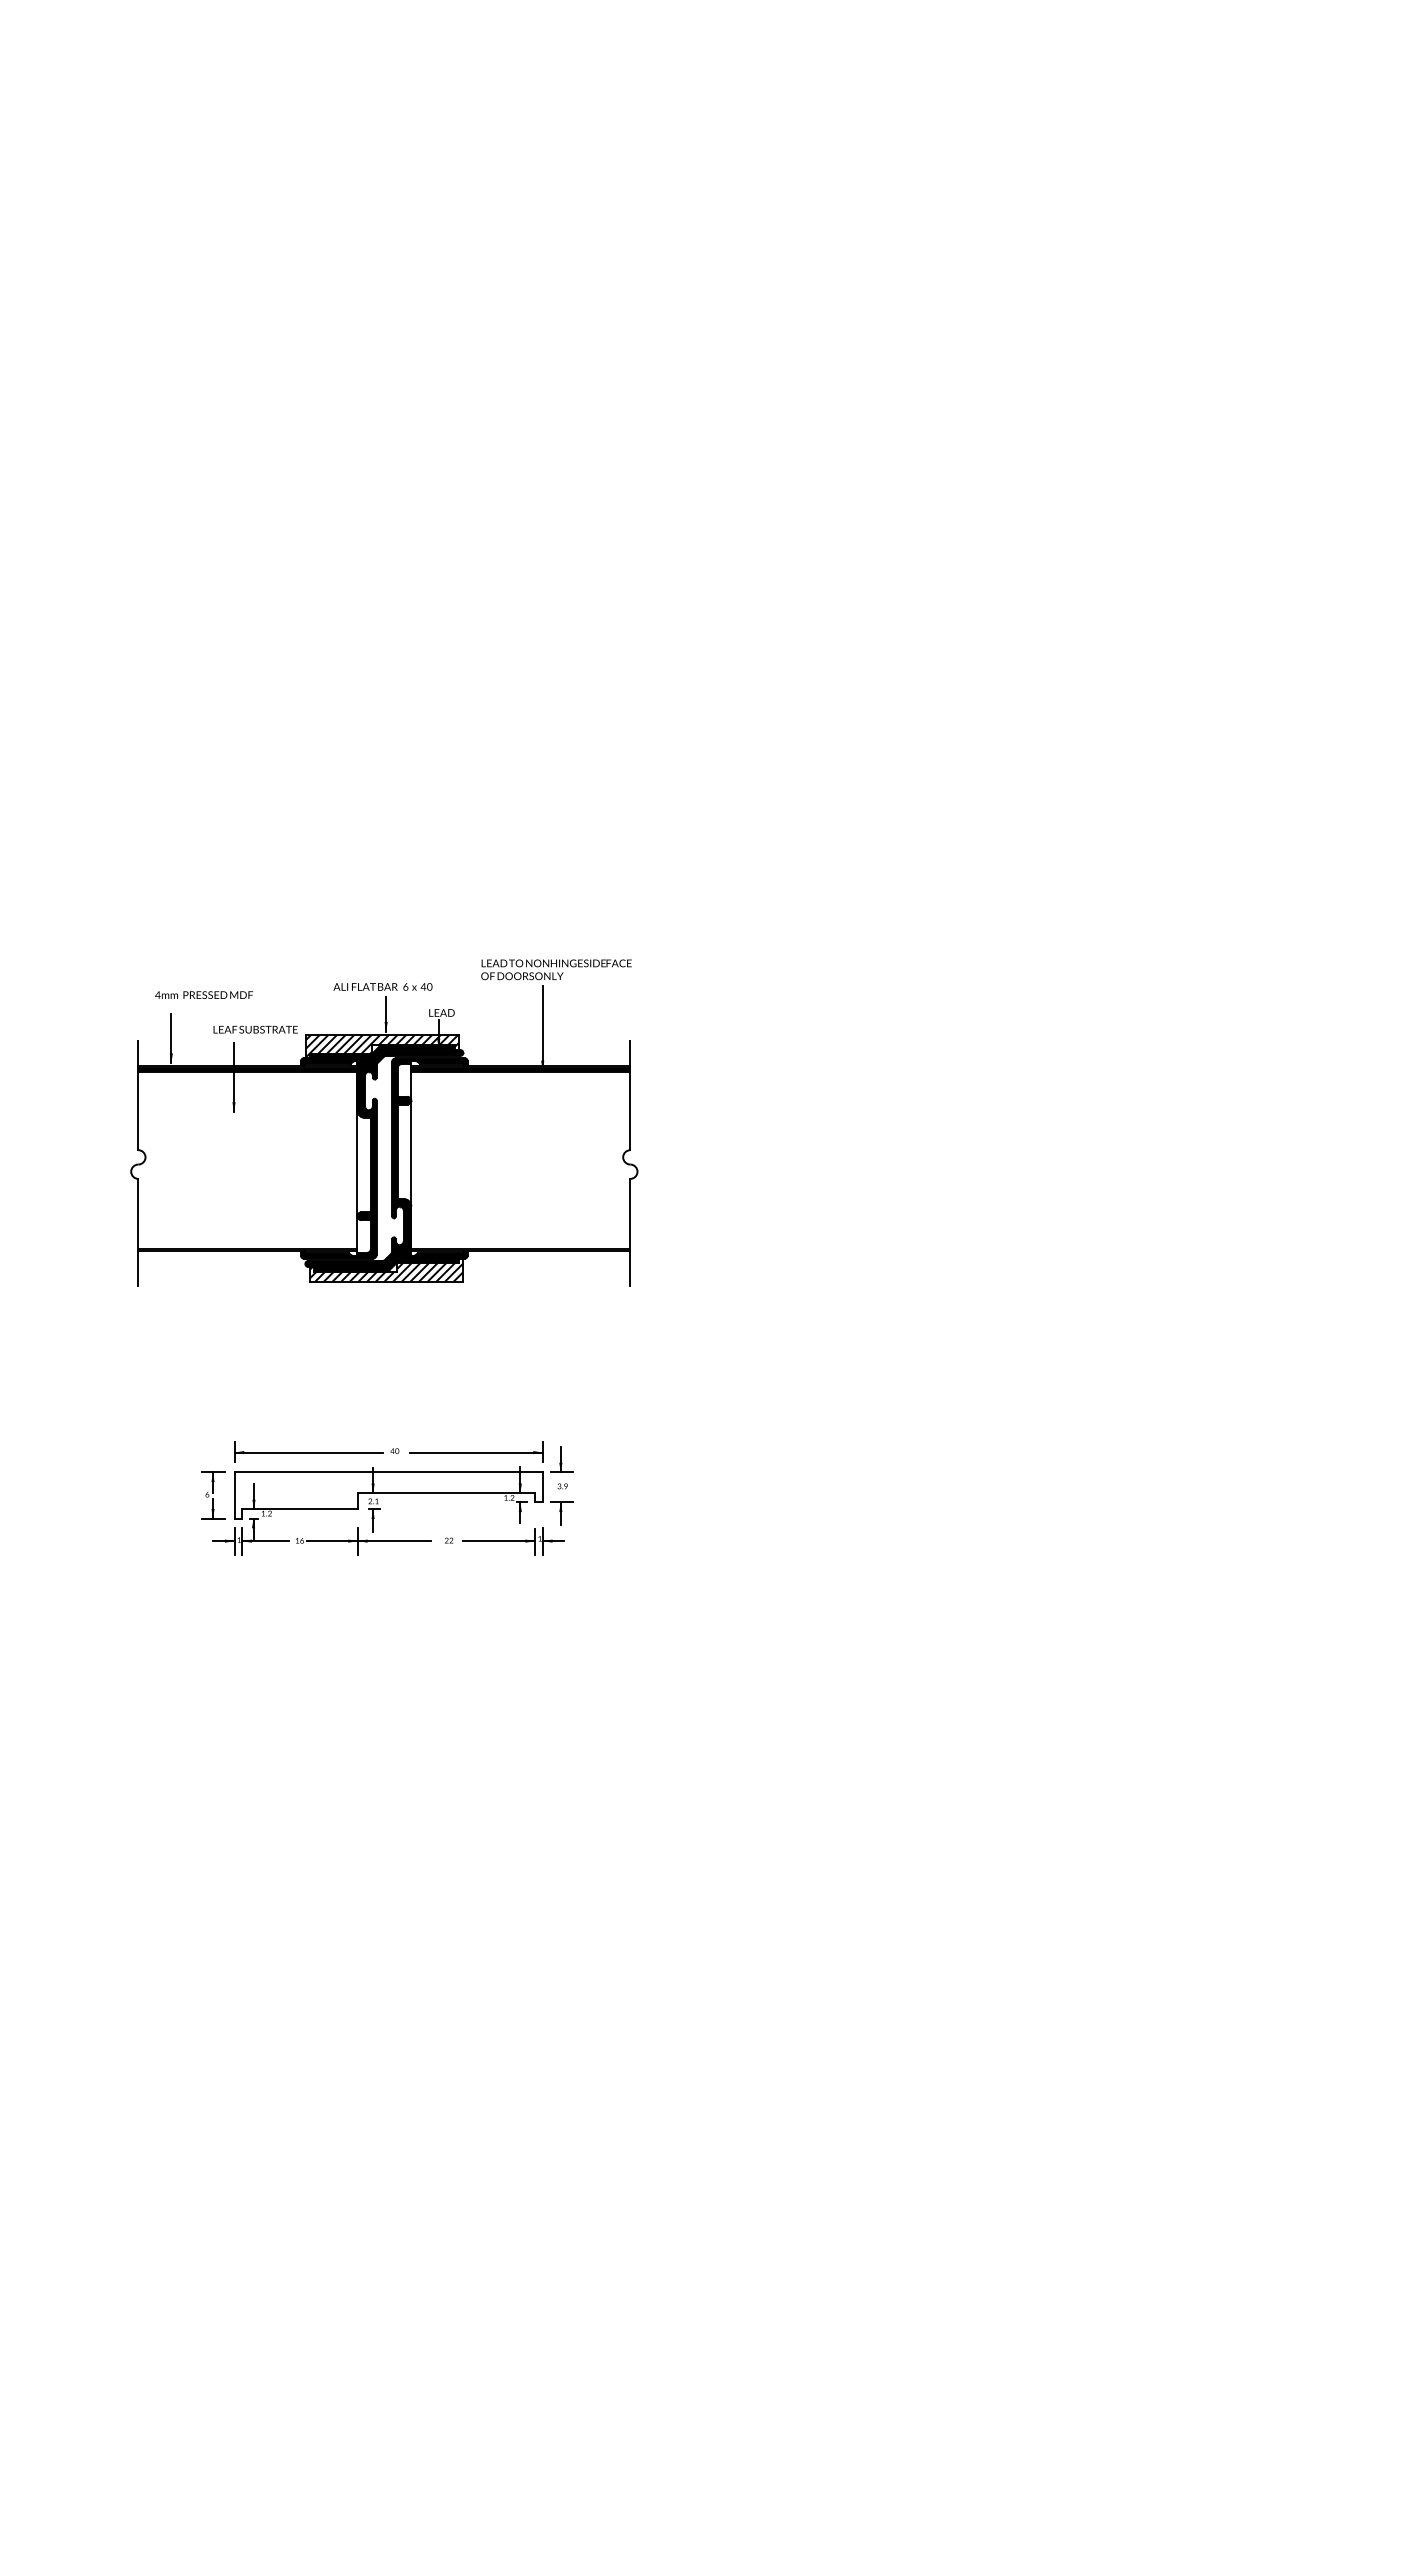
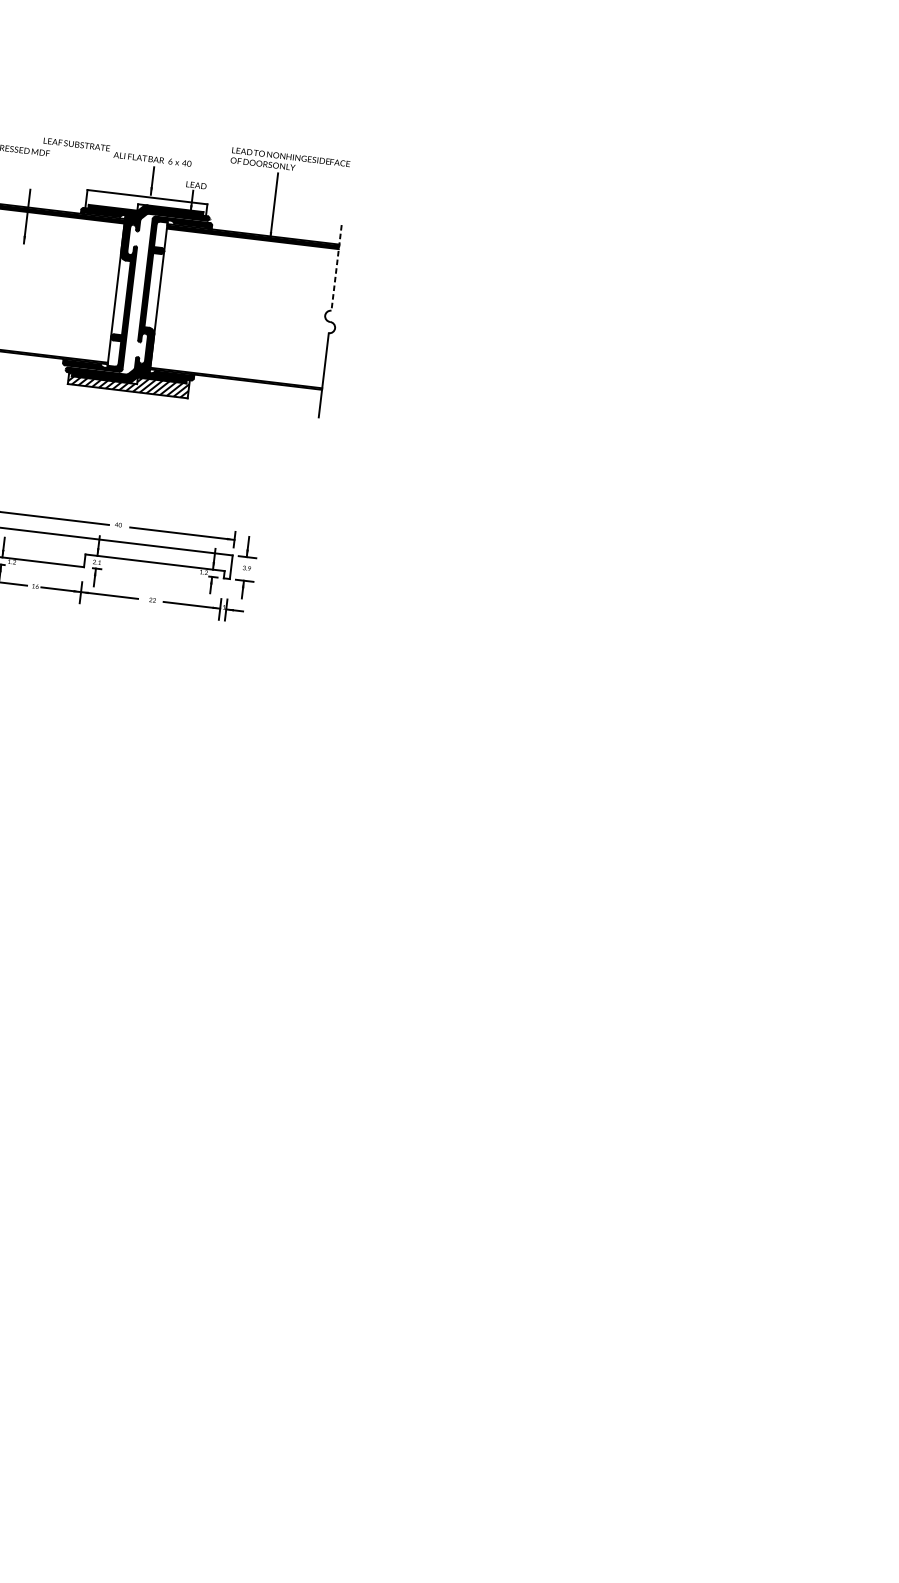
text: (255, 1029) -> (76, 144), moved
hatch: (381, 1046) -> (145, 206), removed
line: (630, 1095) -> (336, 267), solid -> dashed

